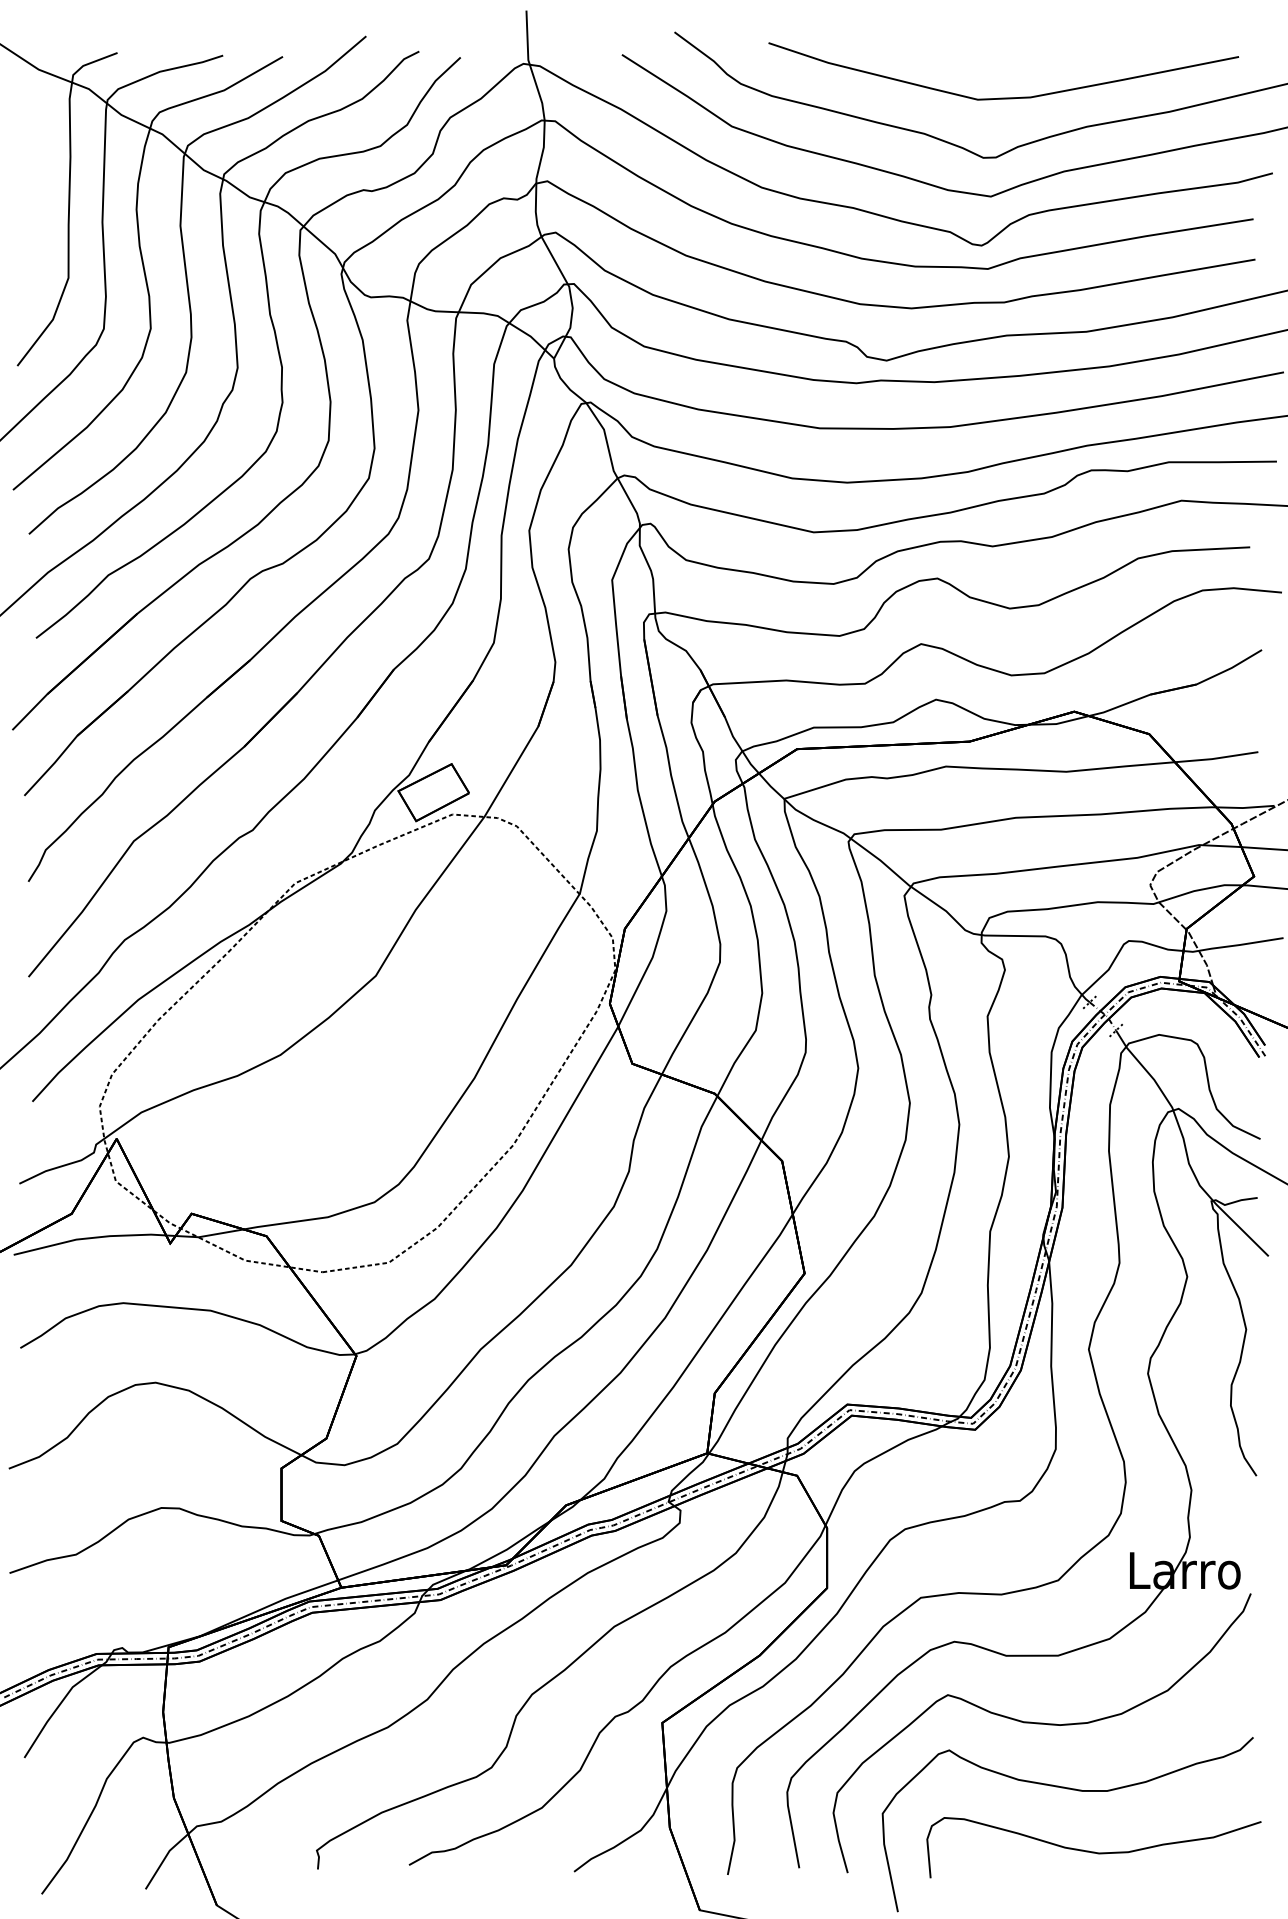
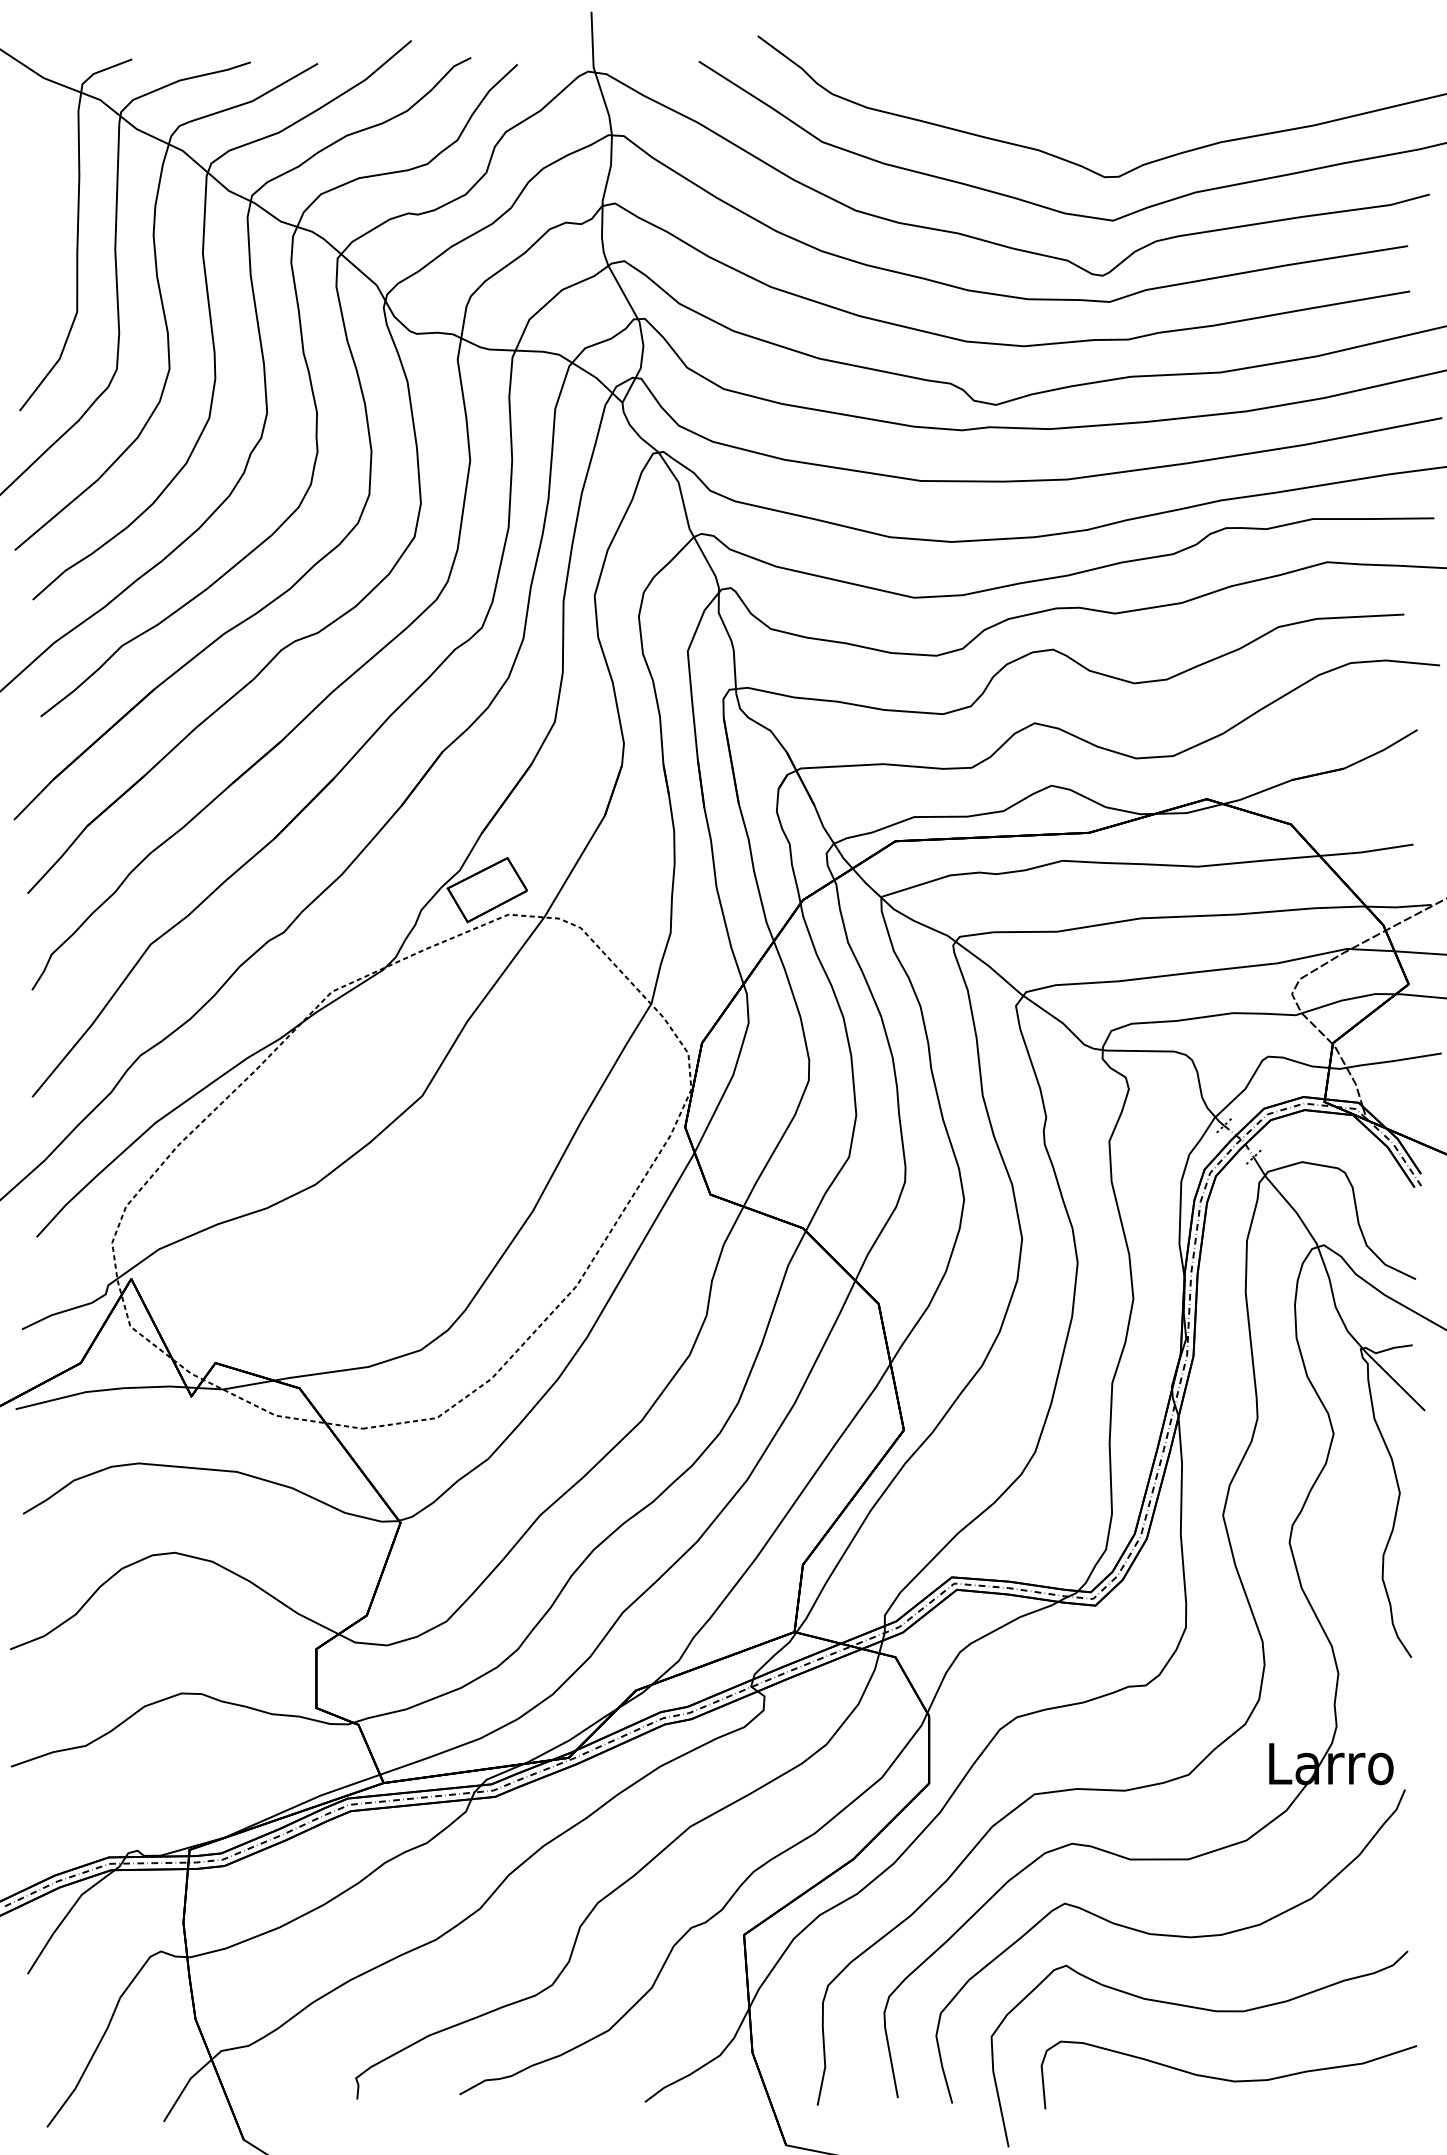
curve: (1003, 97) -> (1127, 109), removed

